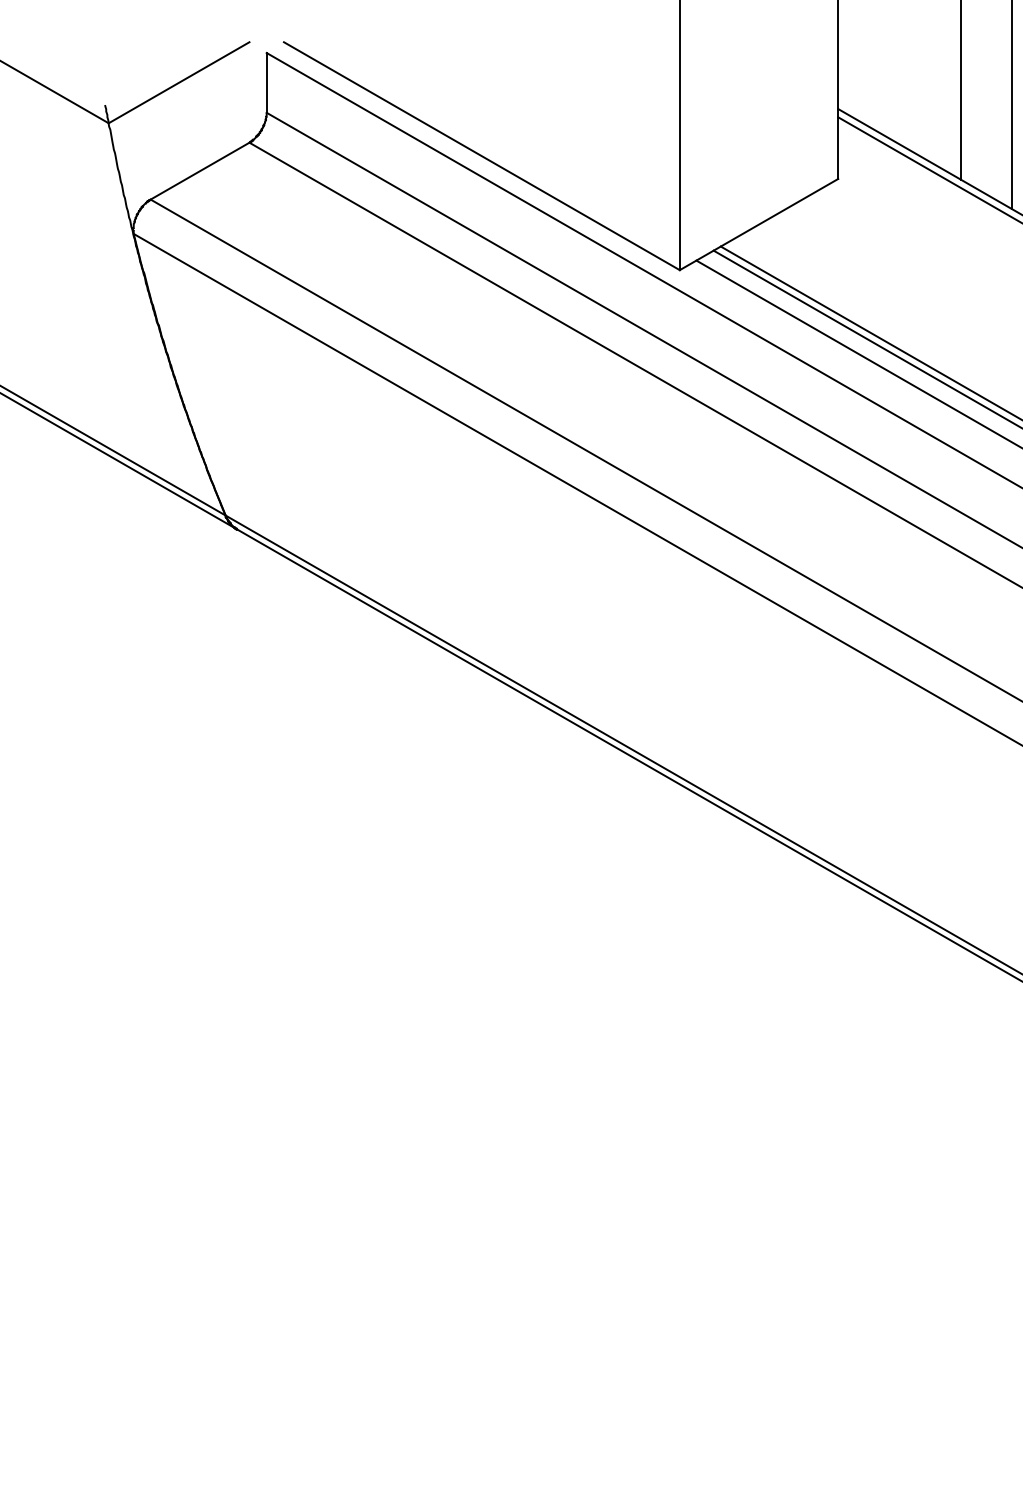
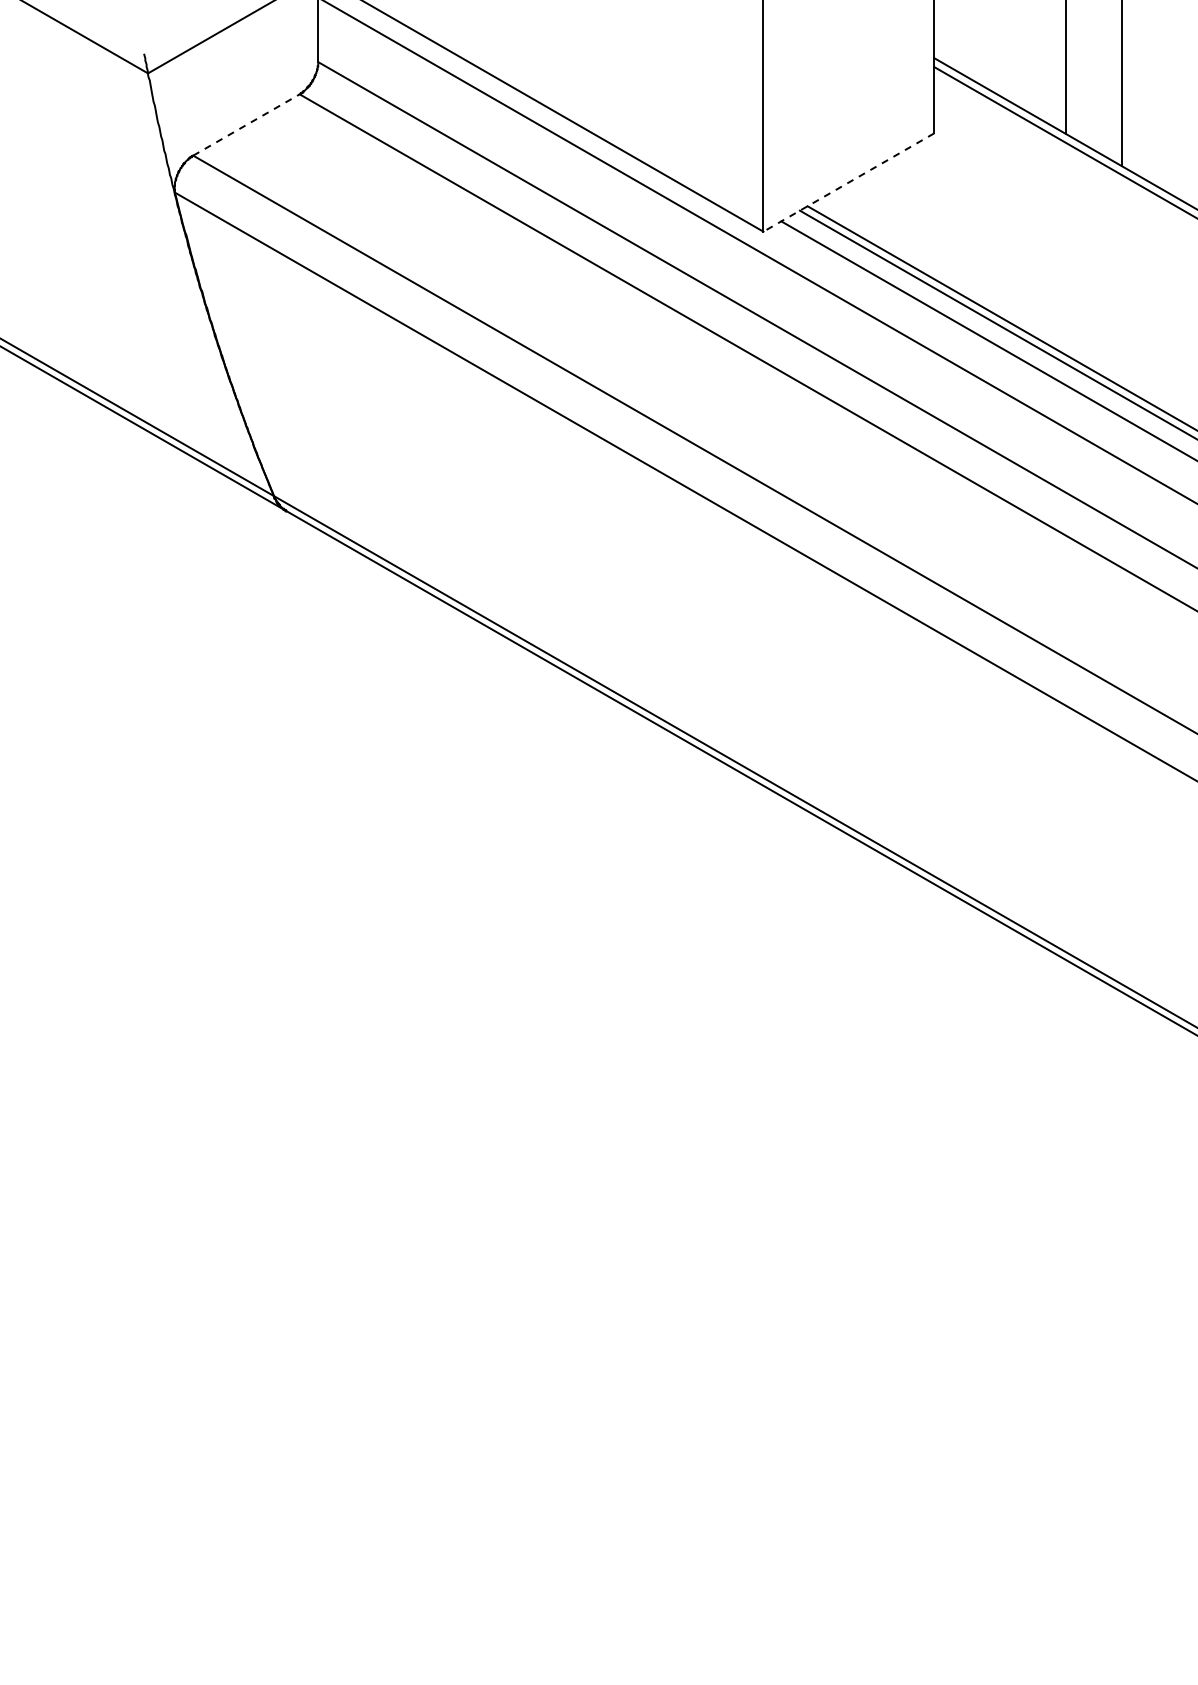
line: (200, 170) -> (246, 124), solid -> dashed
line: (758, 224) -> (848, 182), solid -> dashed

